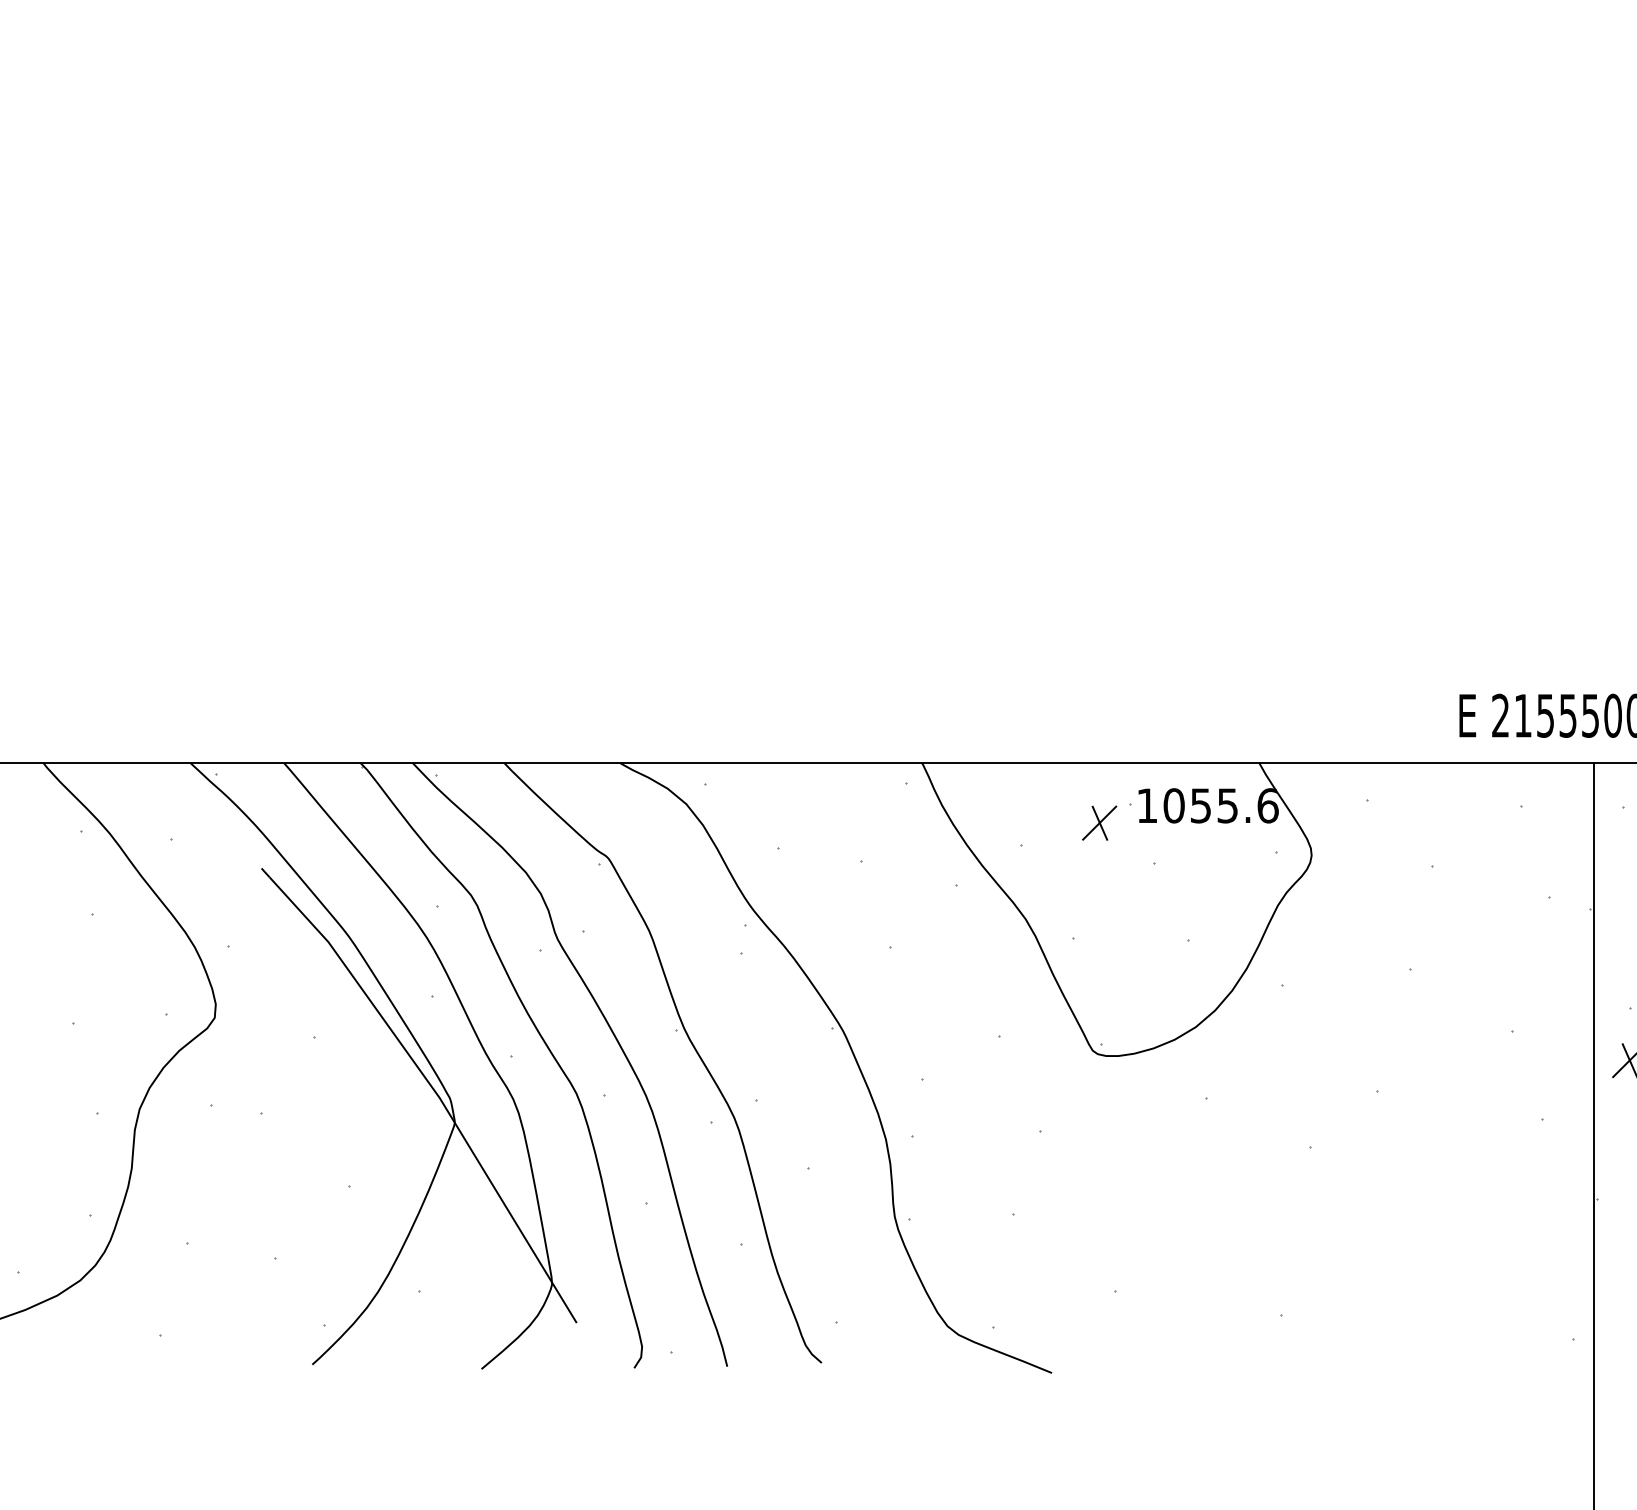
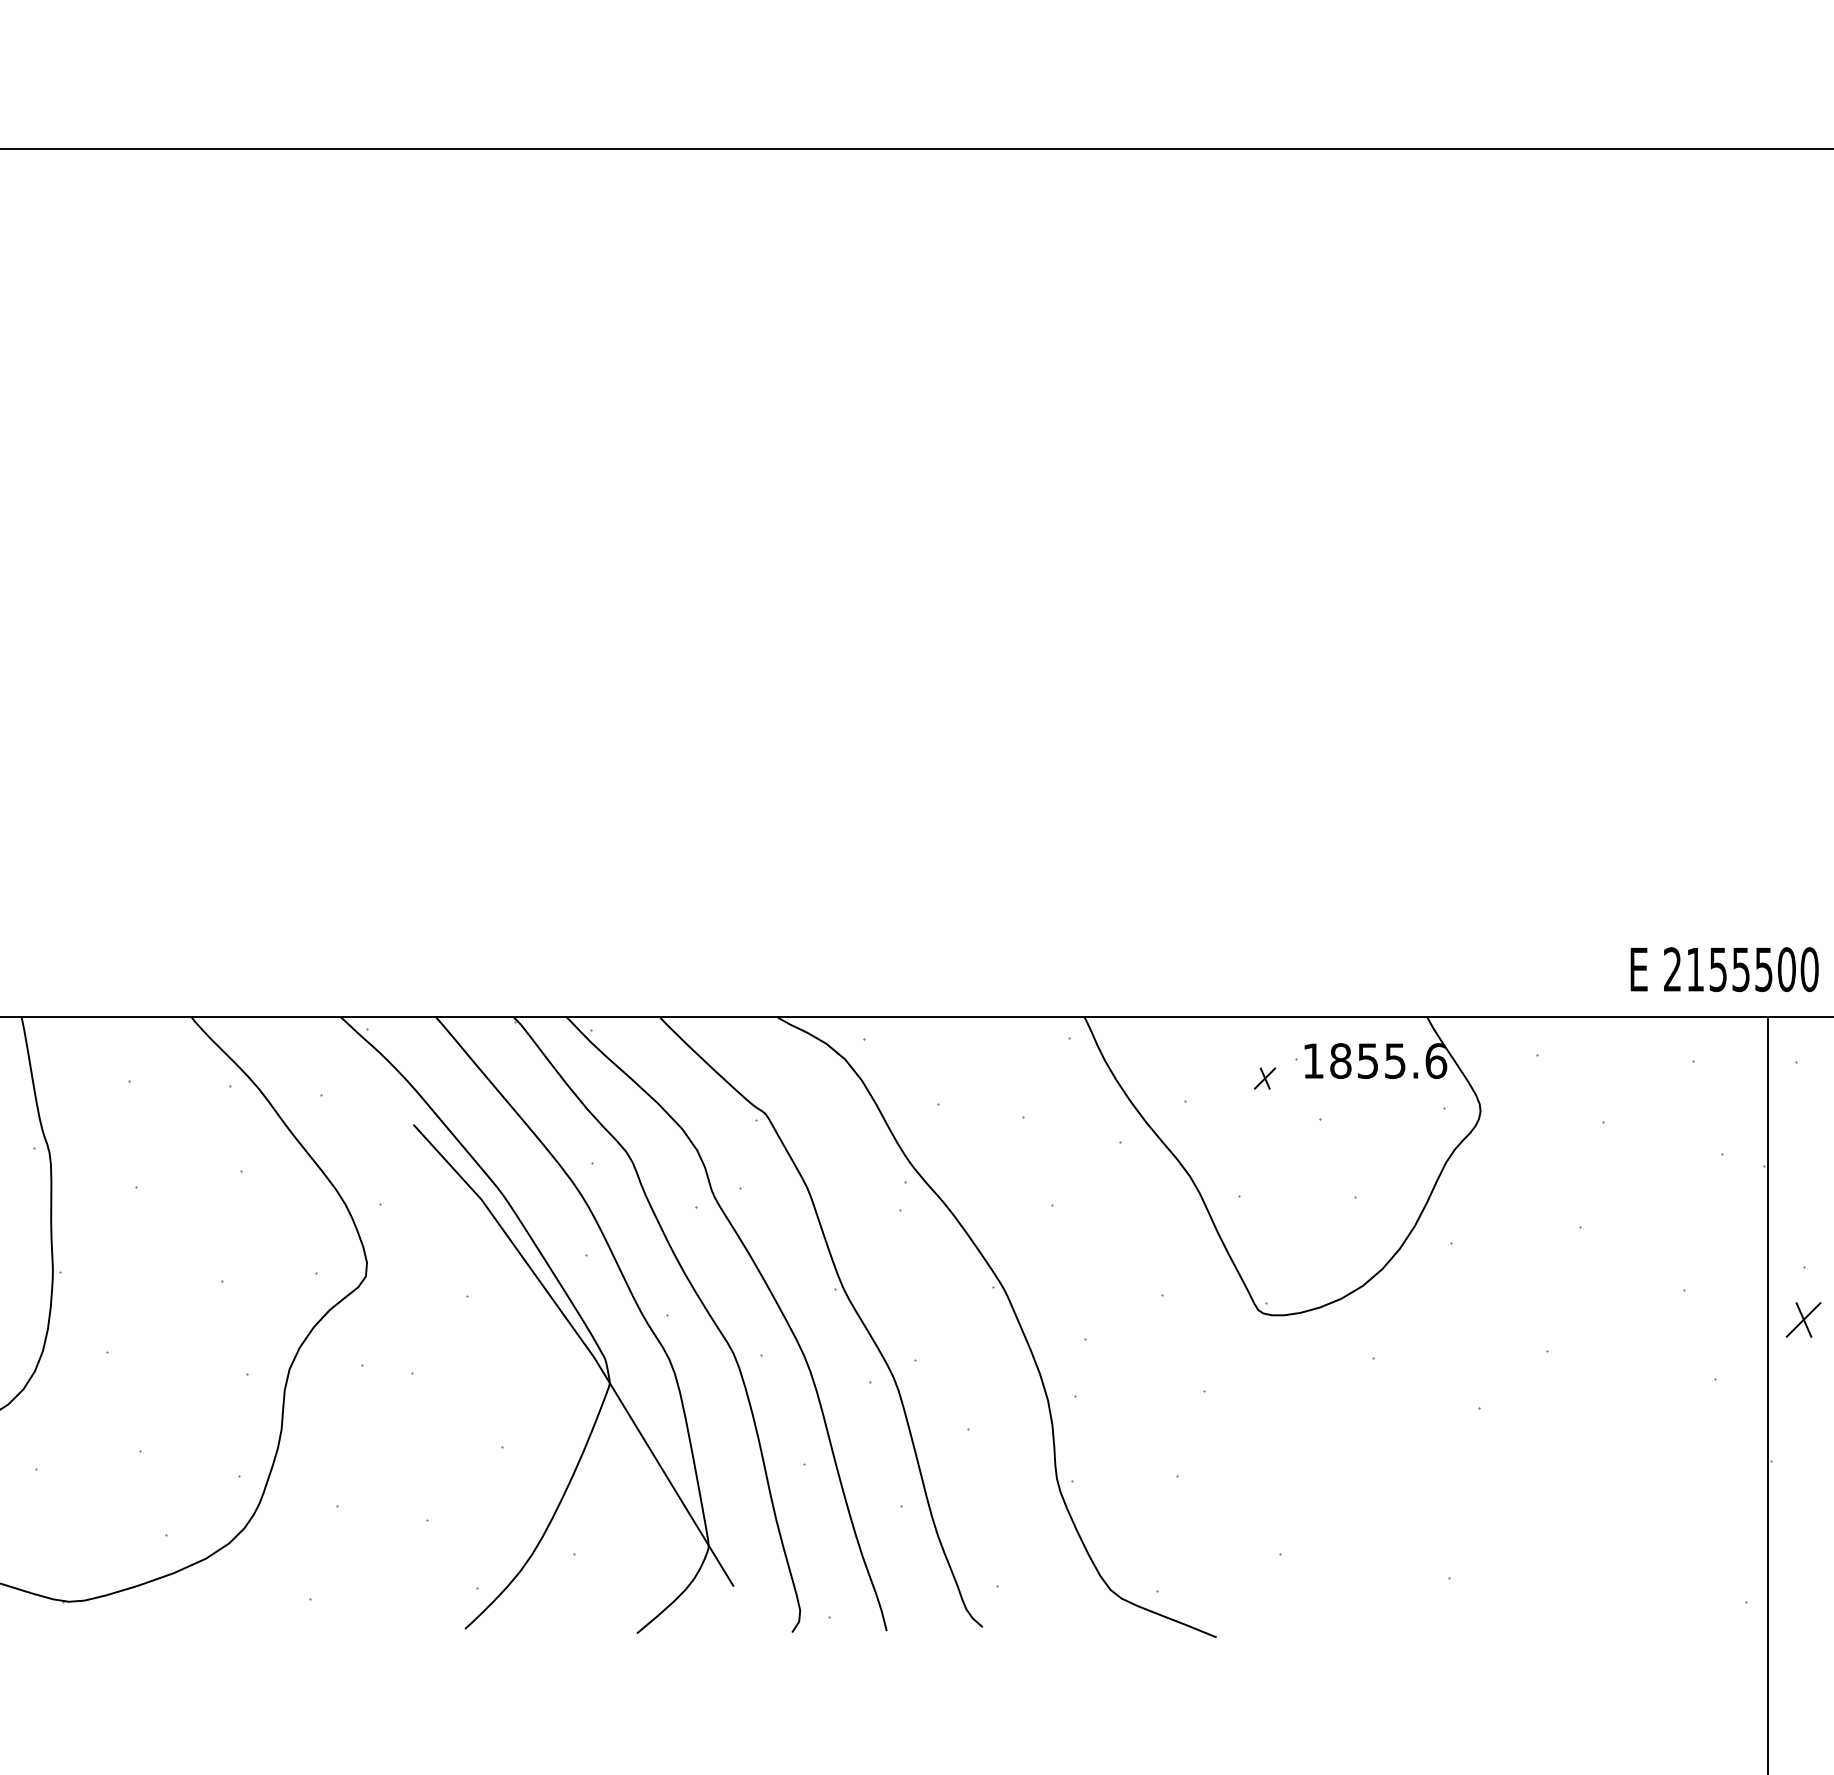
text: (1173, 805) -> (1340, 1060), 1055.6 -> 1855.6
part: (1099, 823) -> (1264, 1078), size x0.6

